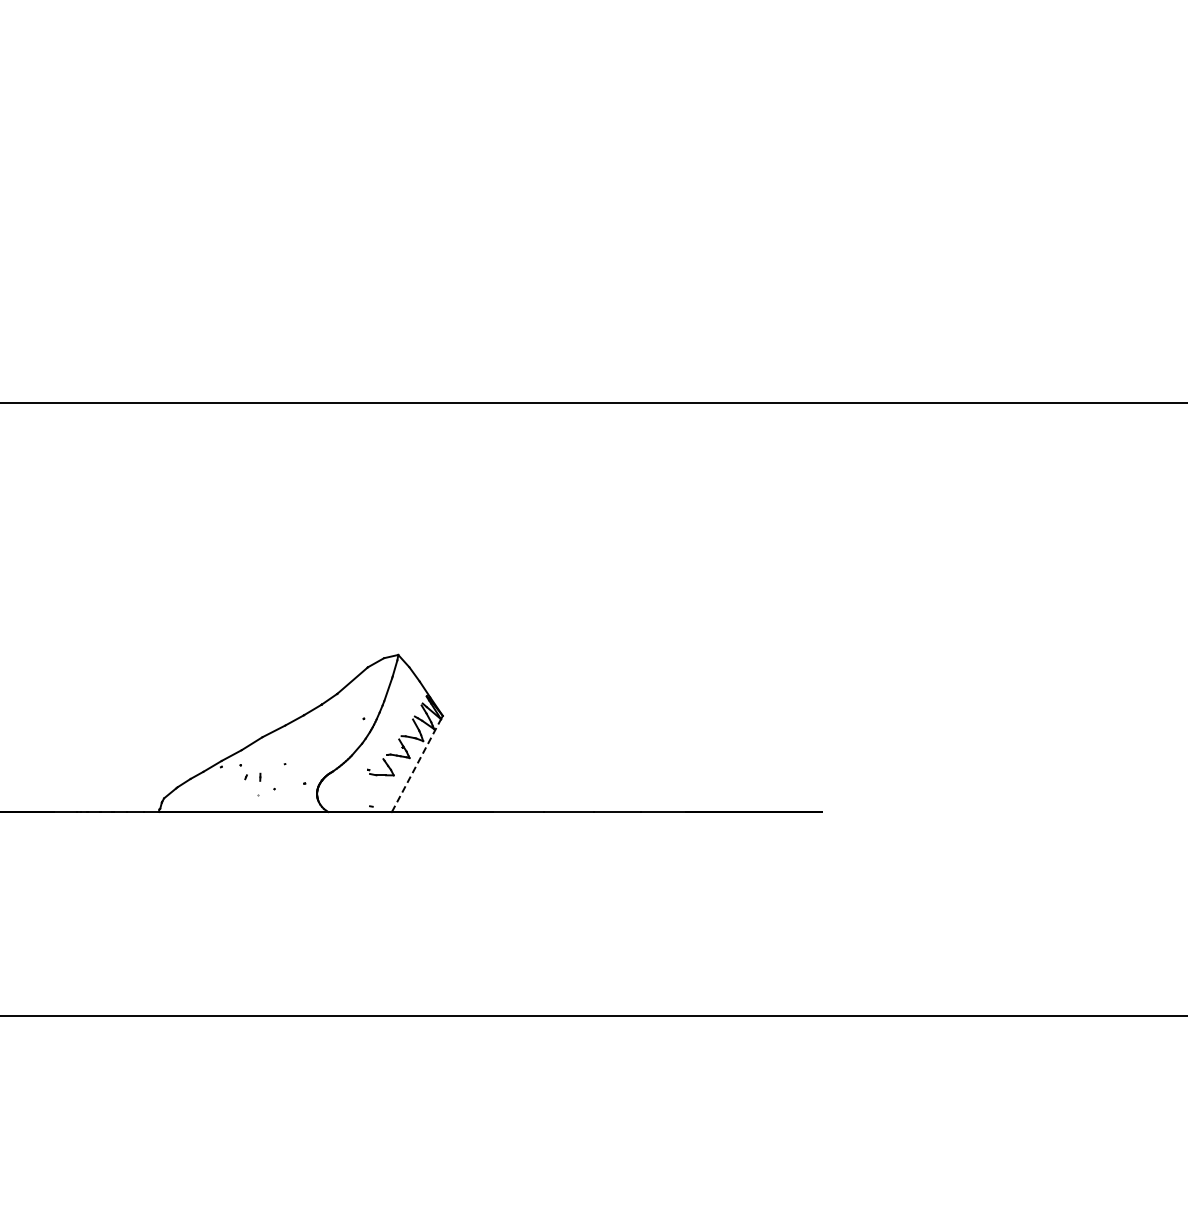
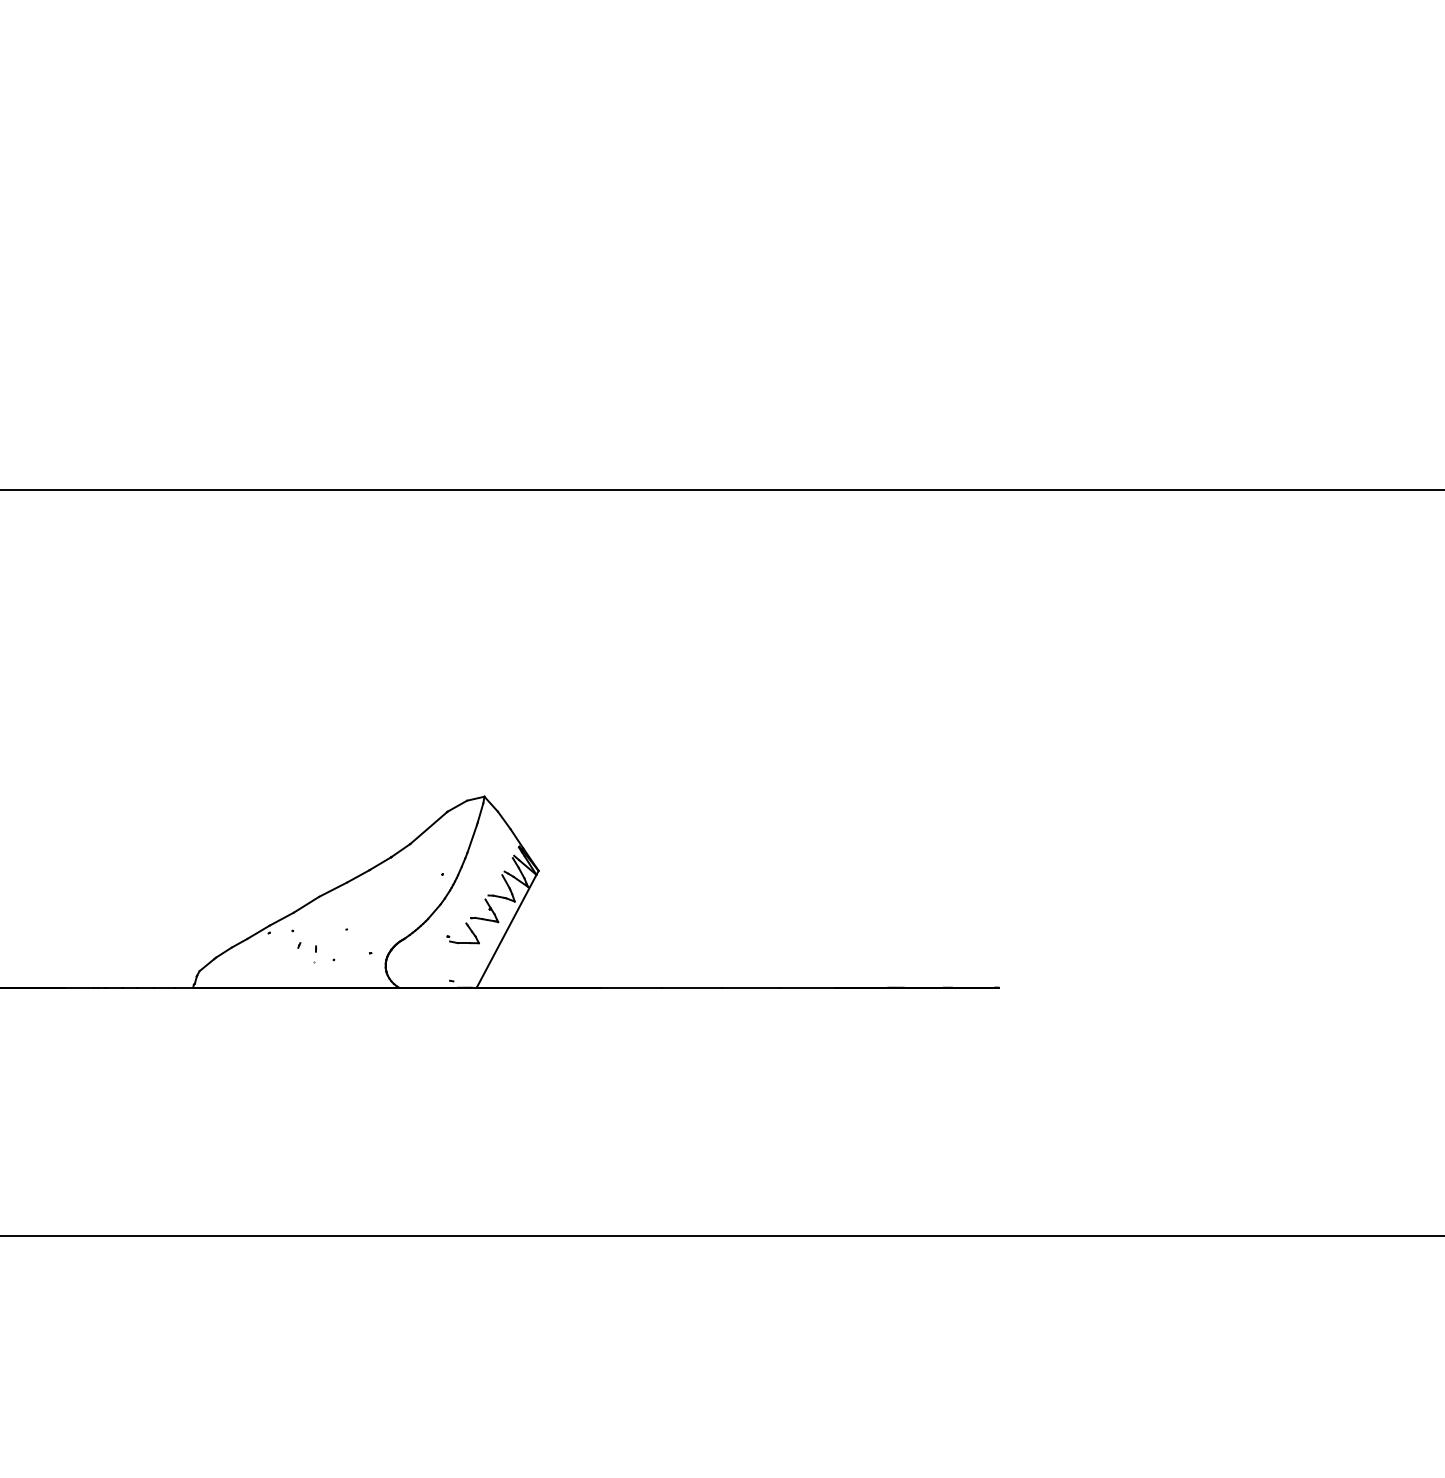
line: (416, 765) -> (506, 931), dashed -> solid
part: (258, 784) -> (314, 954), size x0.62

